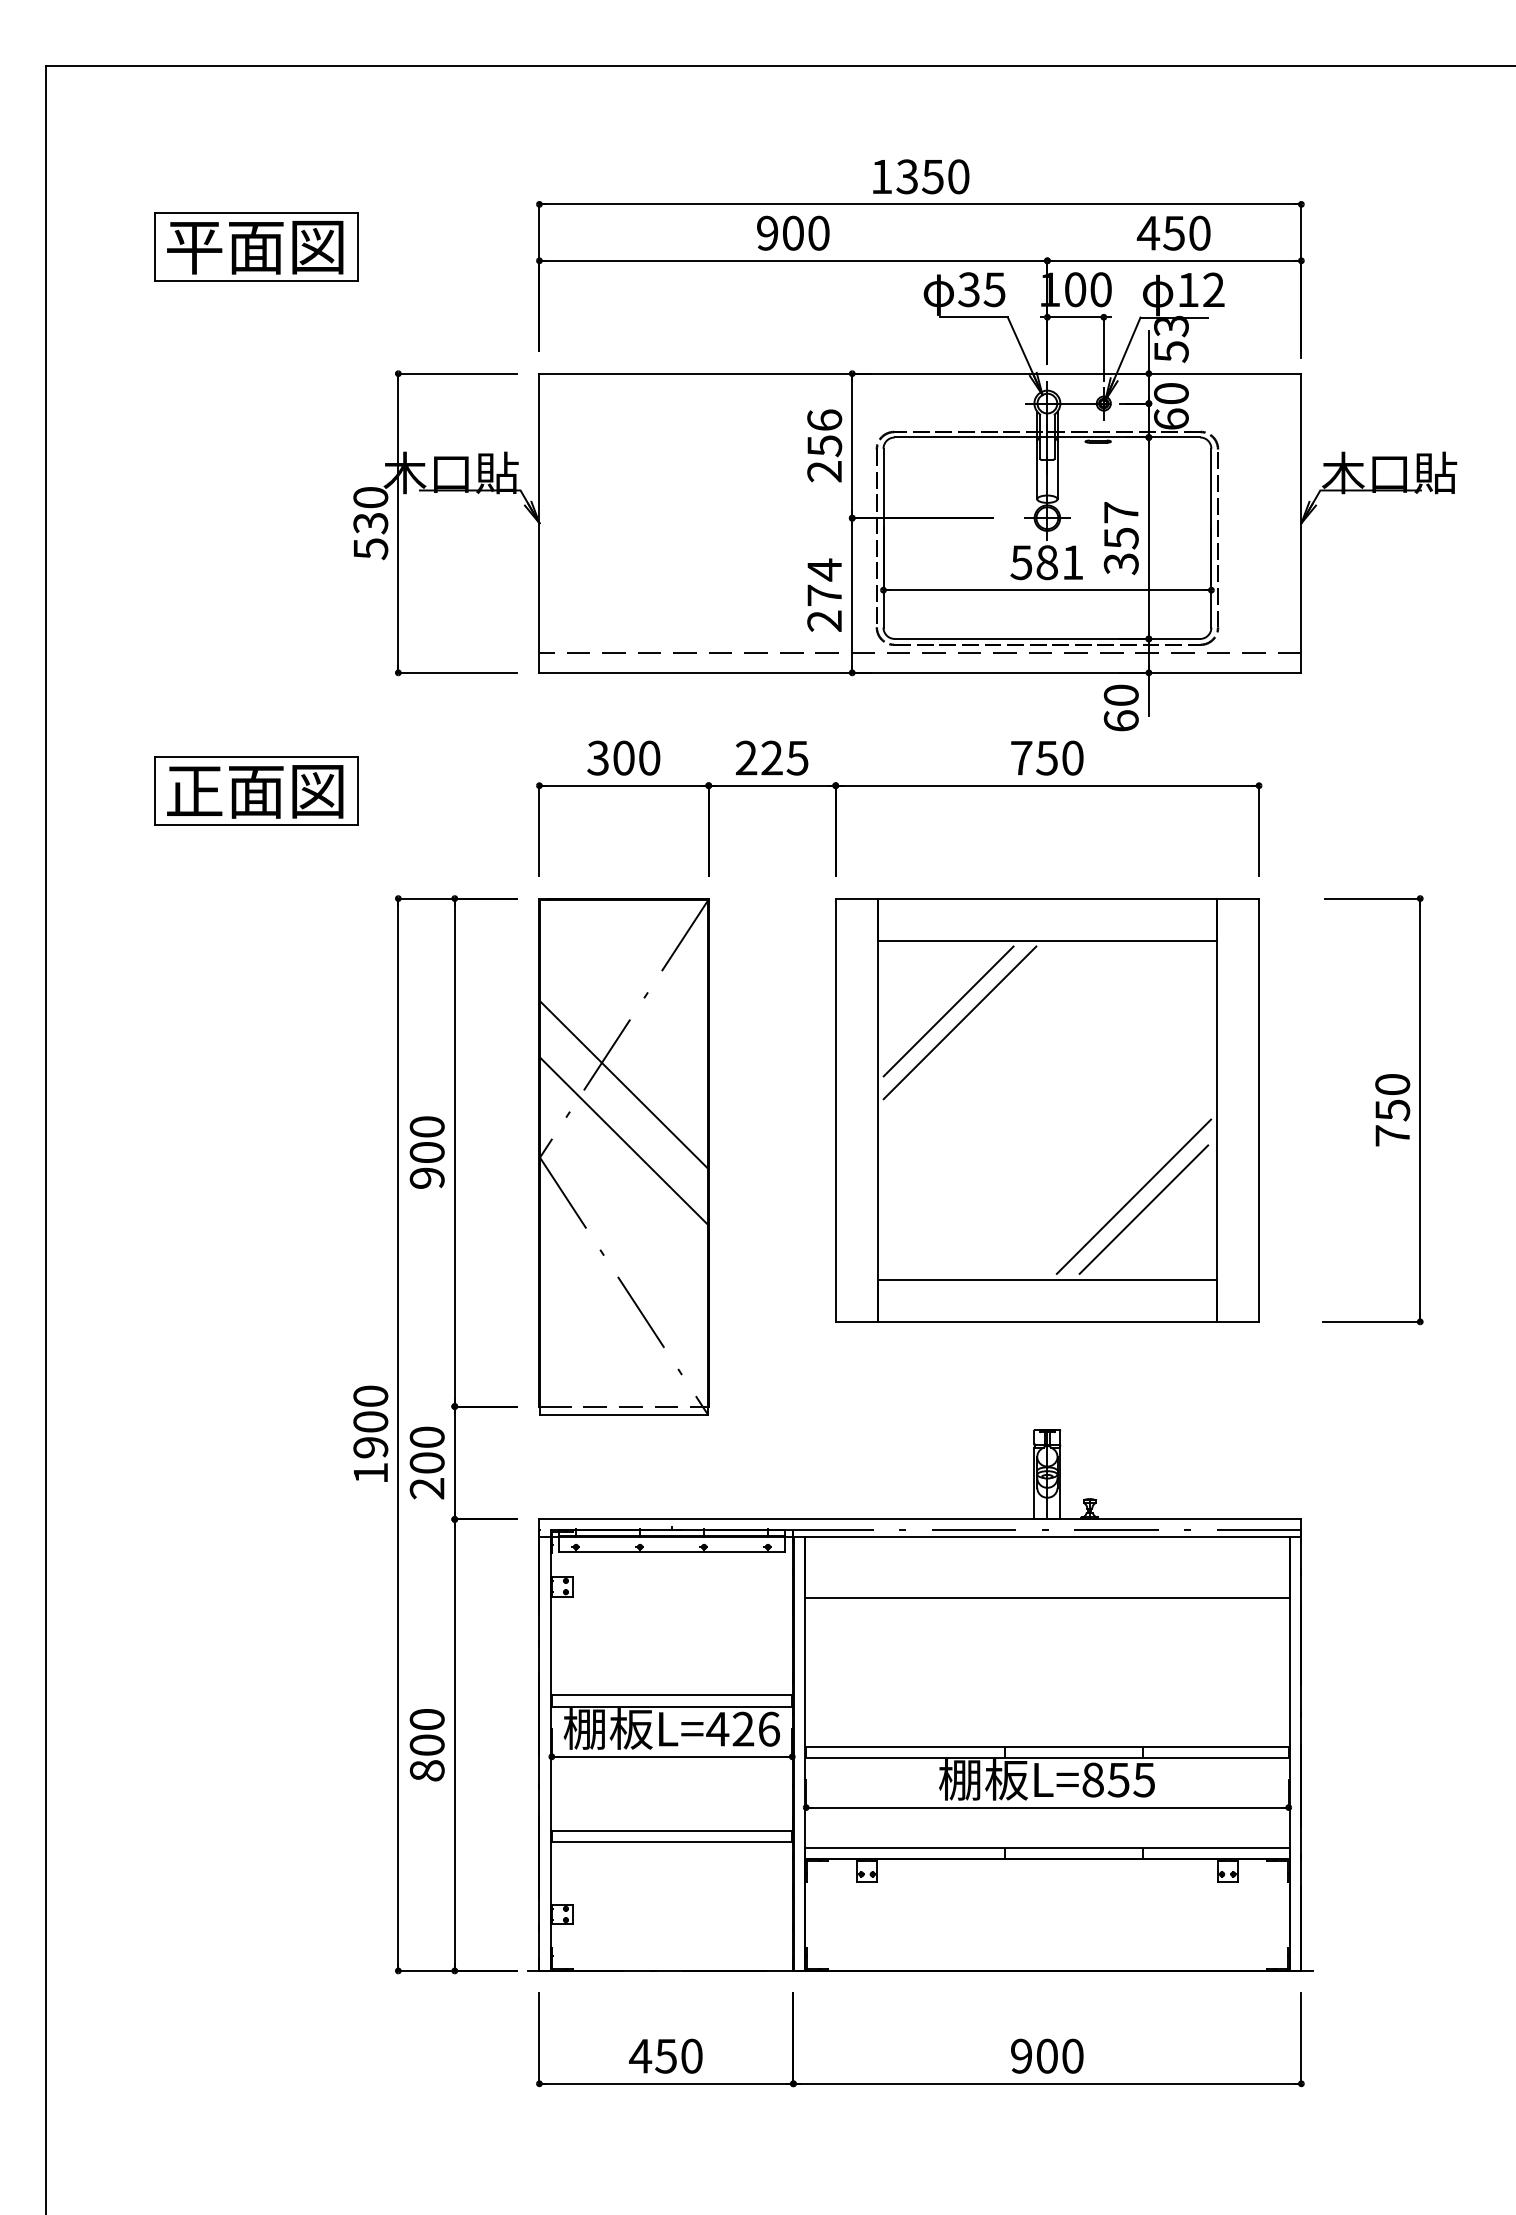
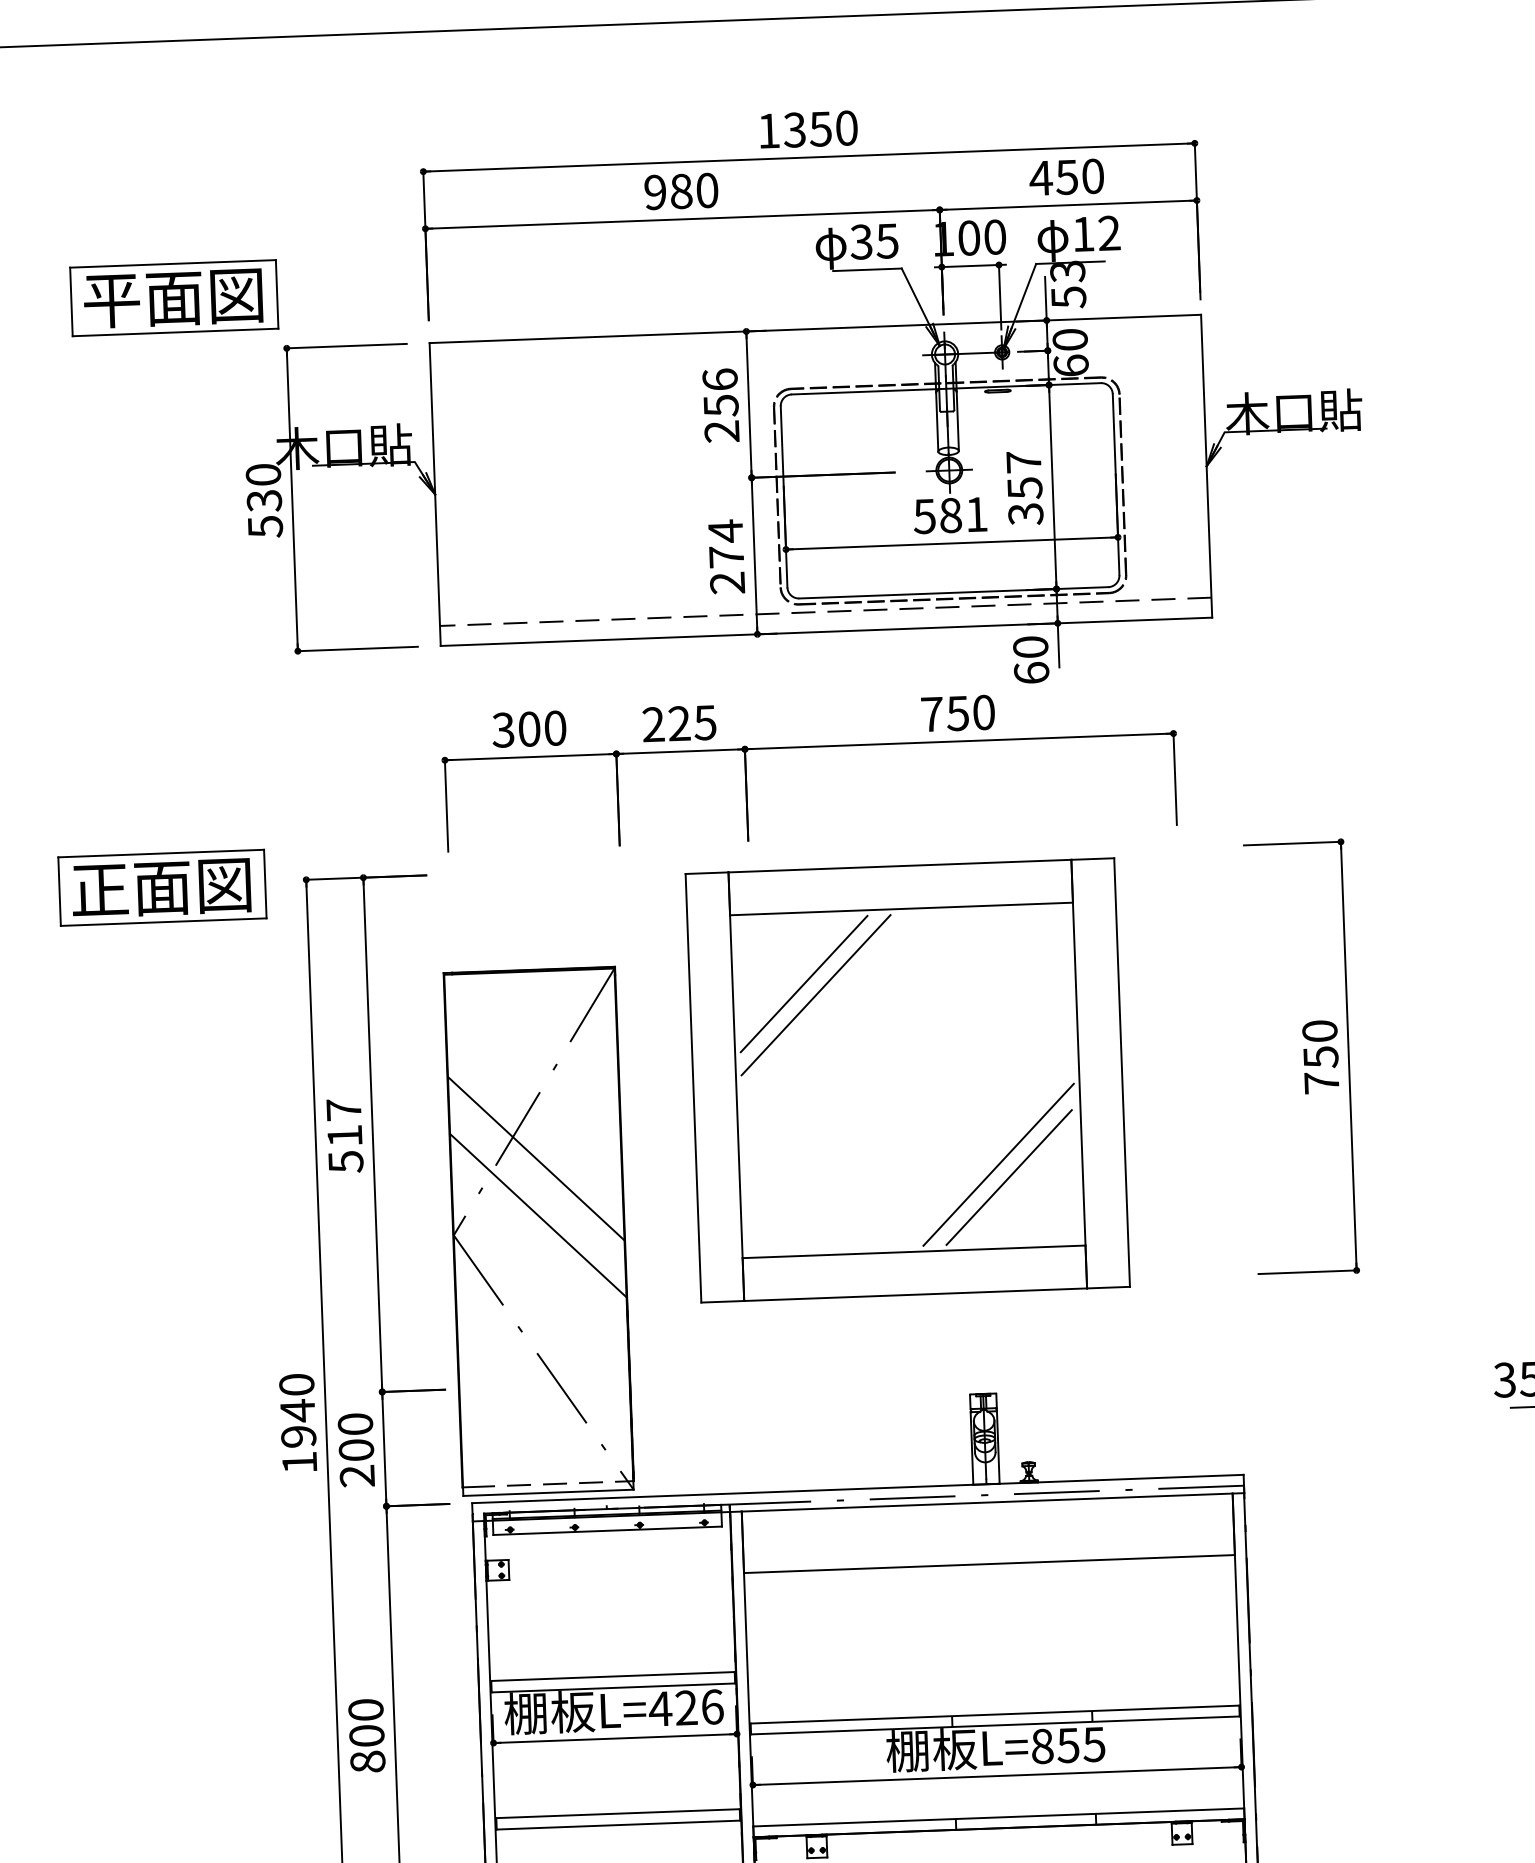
text: (793, 232) -> (681, 190), 900 -> 980
part: (256, 246) -> (174, 297), moved
part: (256, 790) -> (162, 886), moved
part: (1047, 1110) -> (907, 1080), moved
text: (426, 1152) -> (344, 1135), 900 -> 517
part: (623, 1156) -> (538, 1231), moved
text: (370, 1421) -> (297, 1410), 1900 -> 1940

